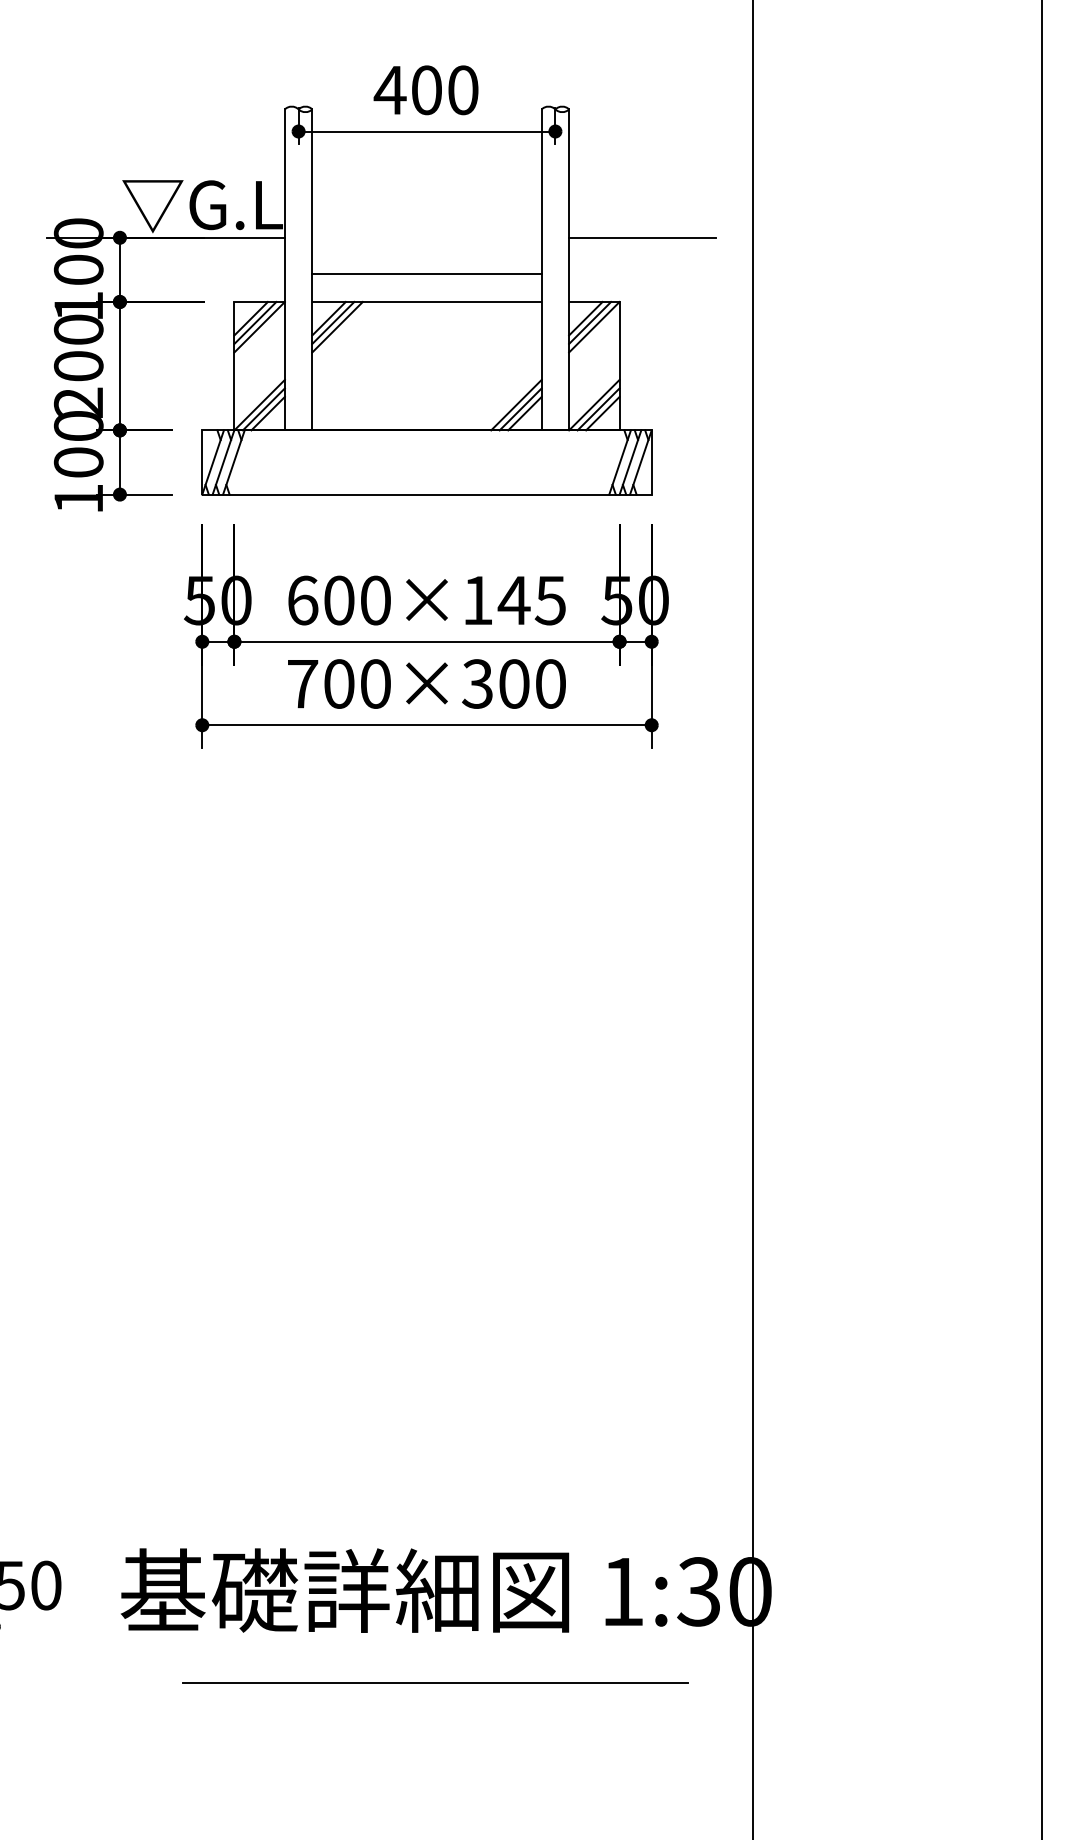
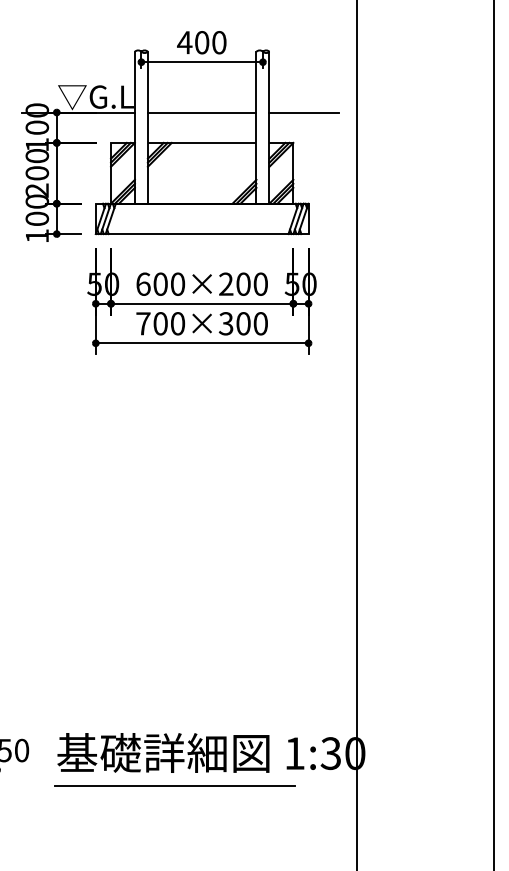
line: (425, 273) -> (201, 112), moved
text: (514, 598) -> (243, 283), 600×145 -> 600×200
line: (433, 1682) -> (174, 785), moved

